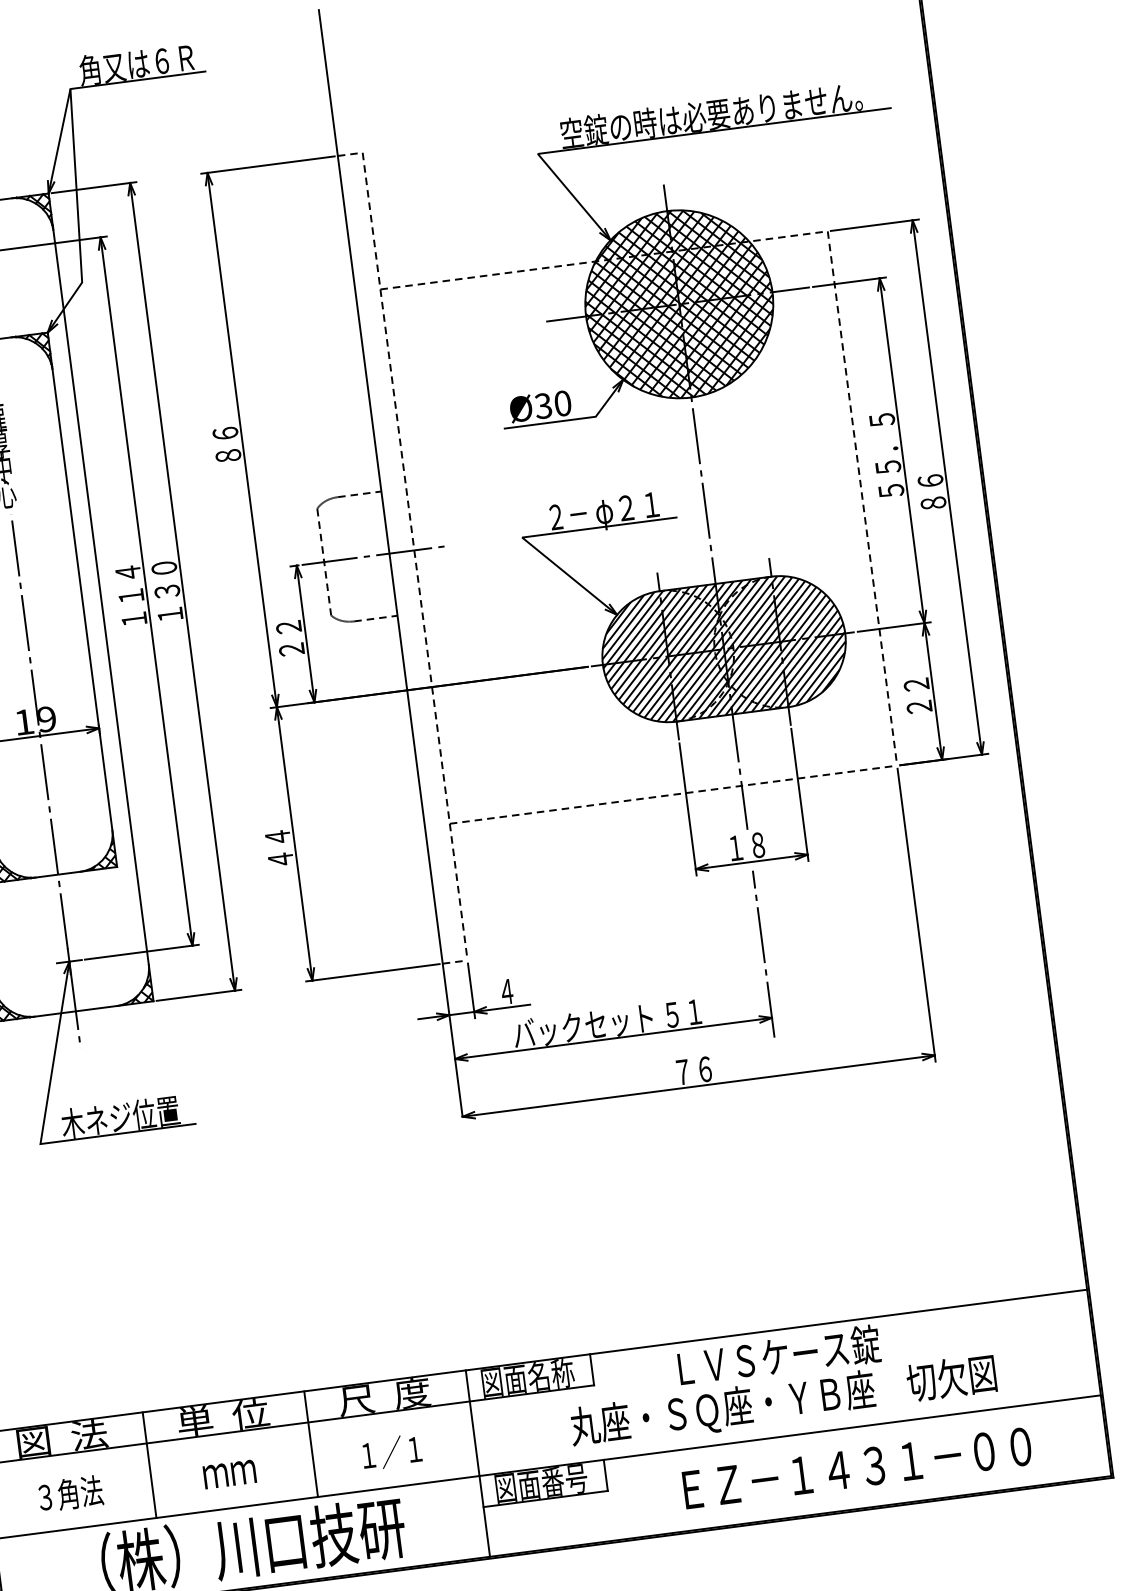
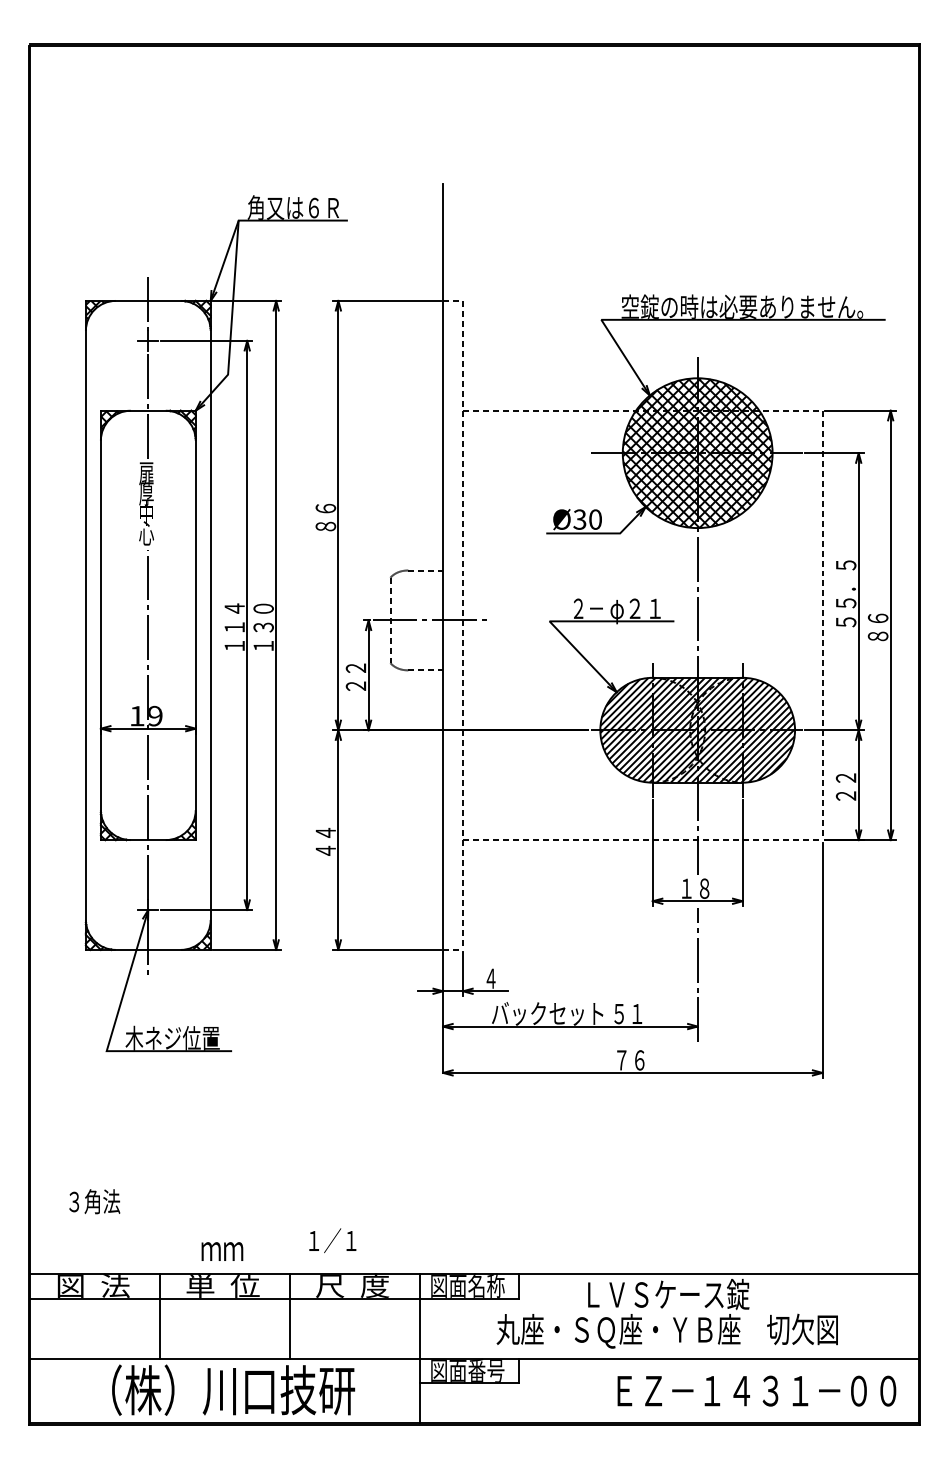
text: (391, 1451) -> (332, 1240), moved
text: (856, 1467) -> (756, 1390), moved
text: (229, 1474) -> (222, 1251), moved
text: (70, 1493) -> (94, 1201), moved

